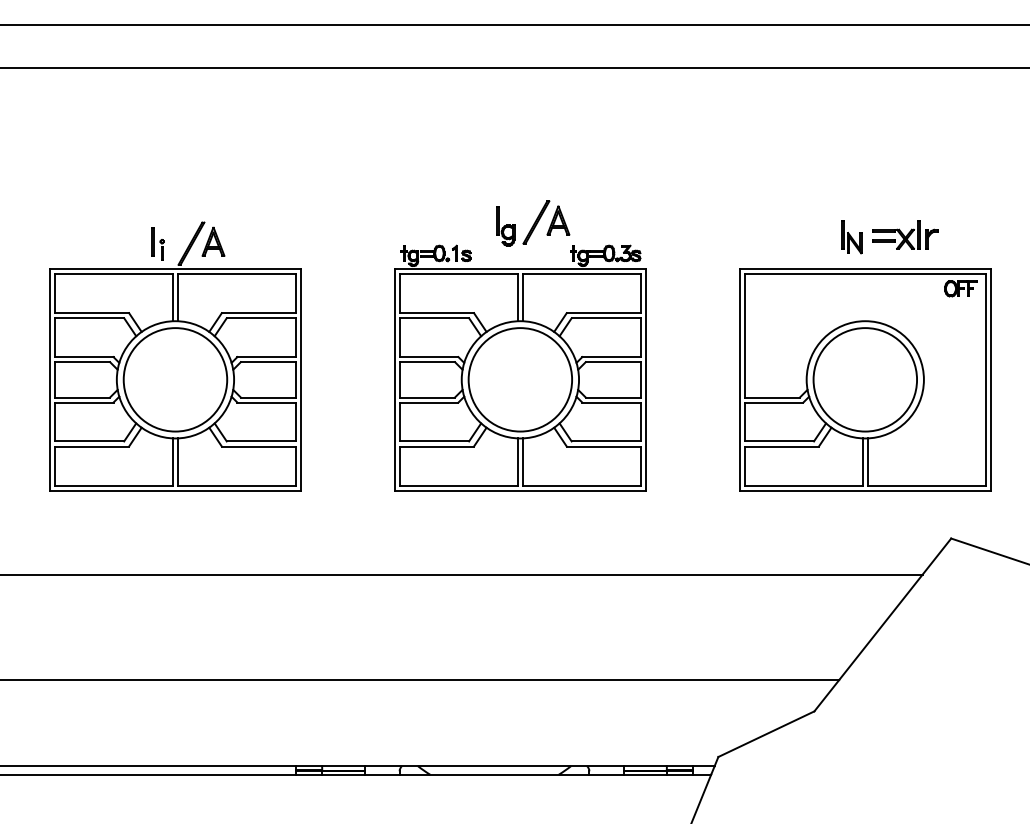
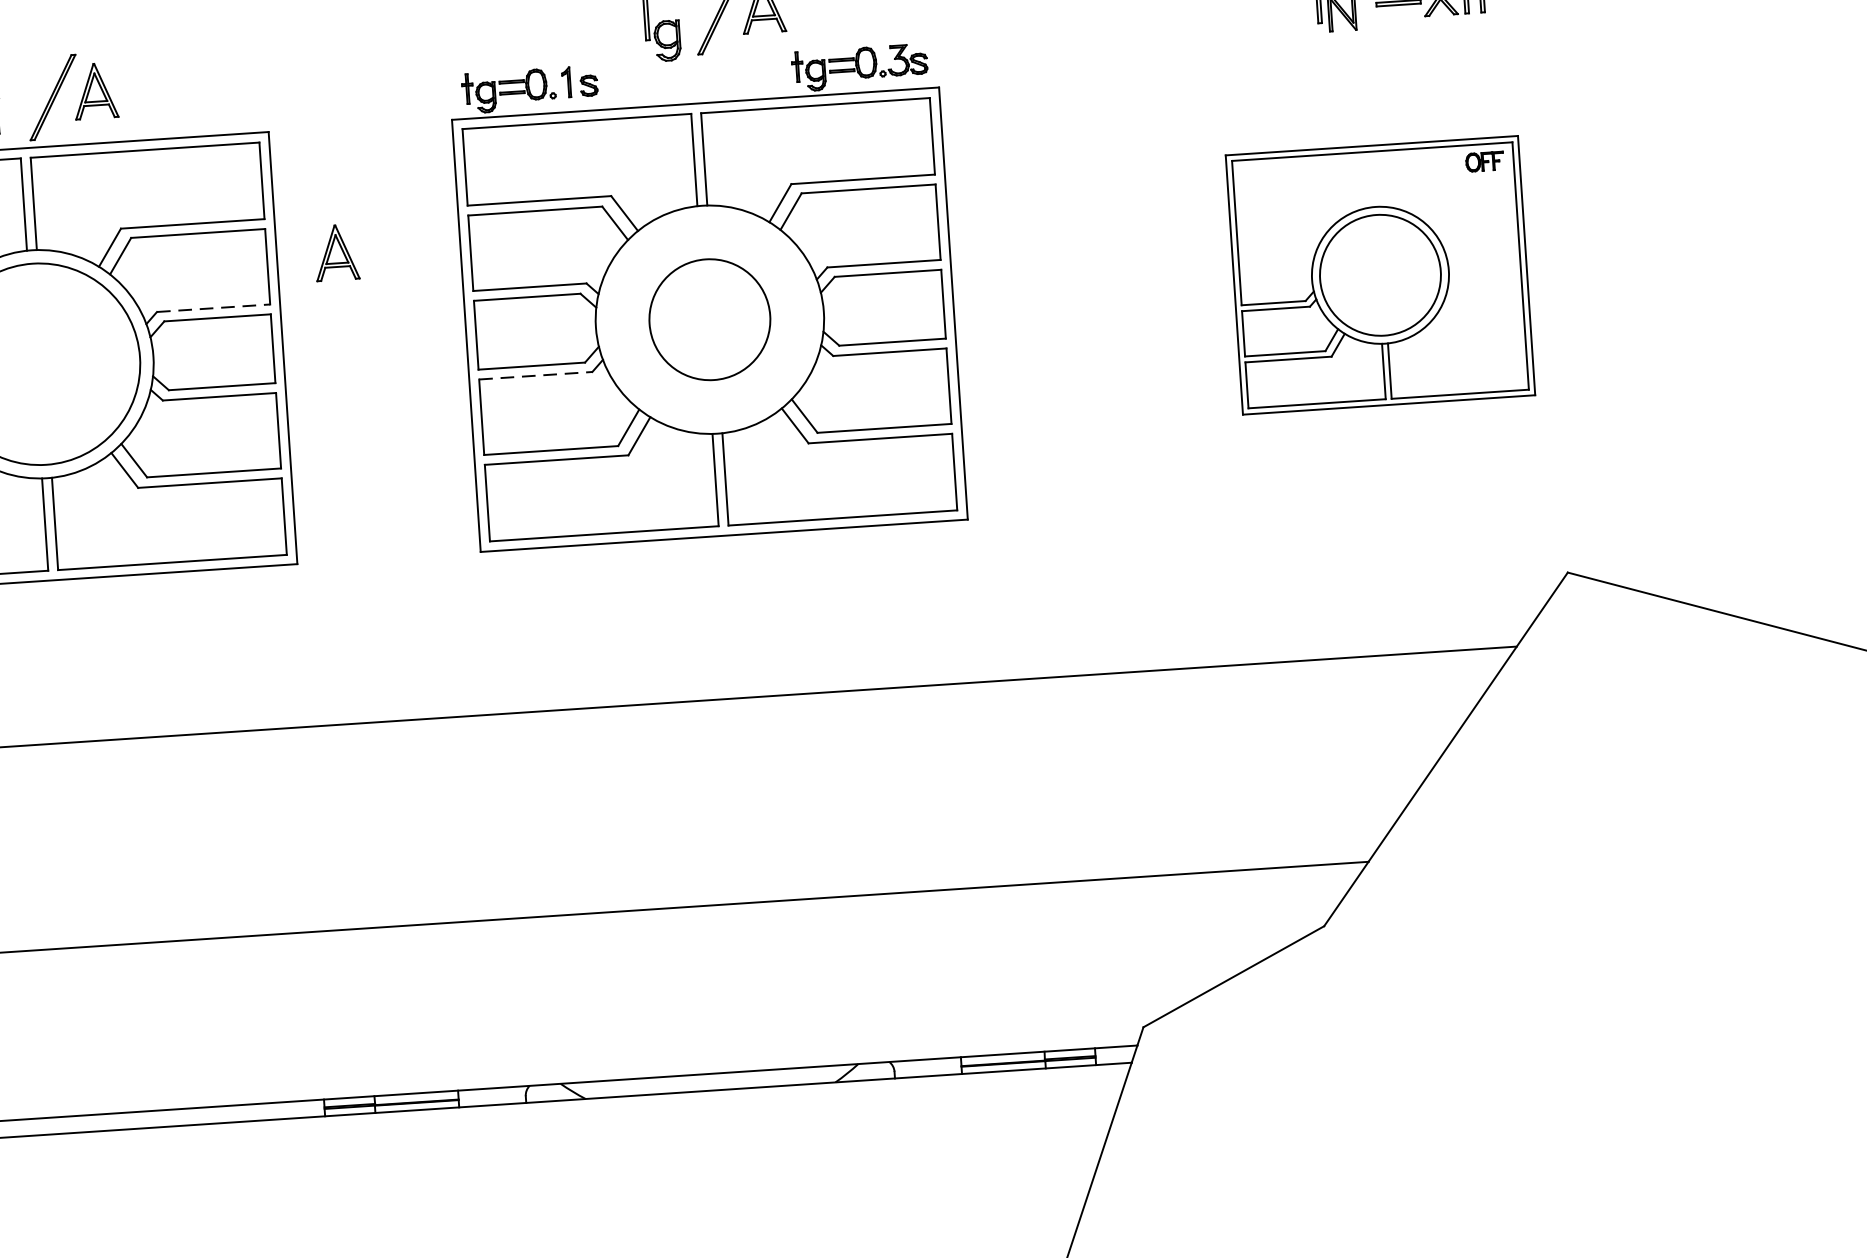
part: (331, 332) -> (336, 252), added
line: (267, 357) -> (215, 308), solid -> dashed
circle: (520, 379) -> (710, 319), size x0.6
part: (865, 379) -> (1380, 274), size x0.6
line: (429, 402) -> (536, 375), solid -> dashed

